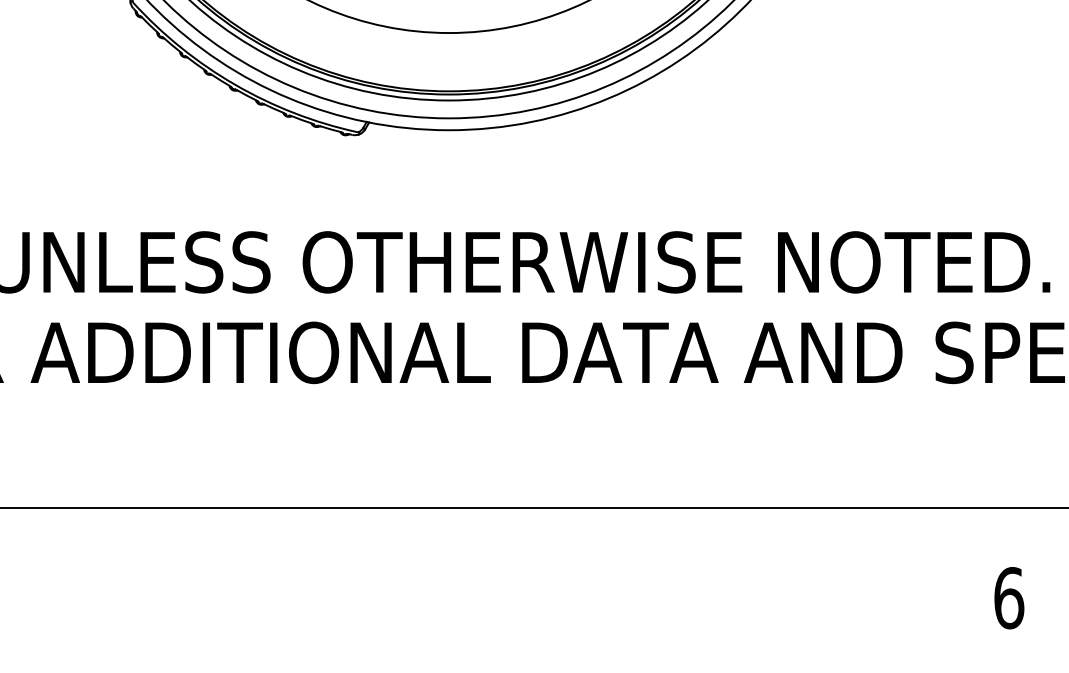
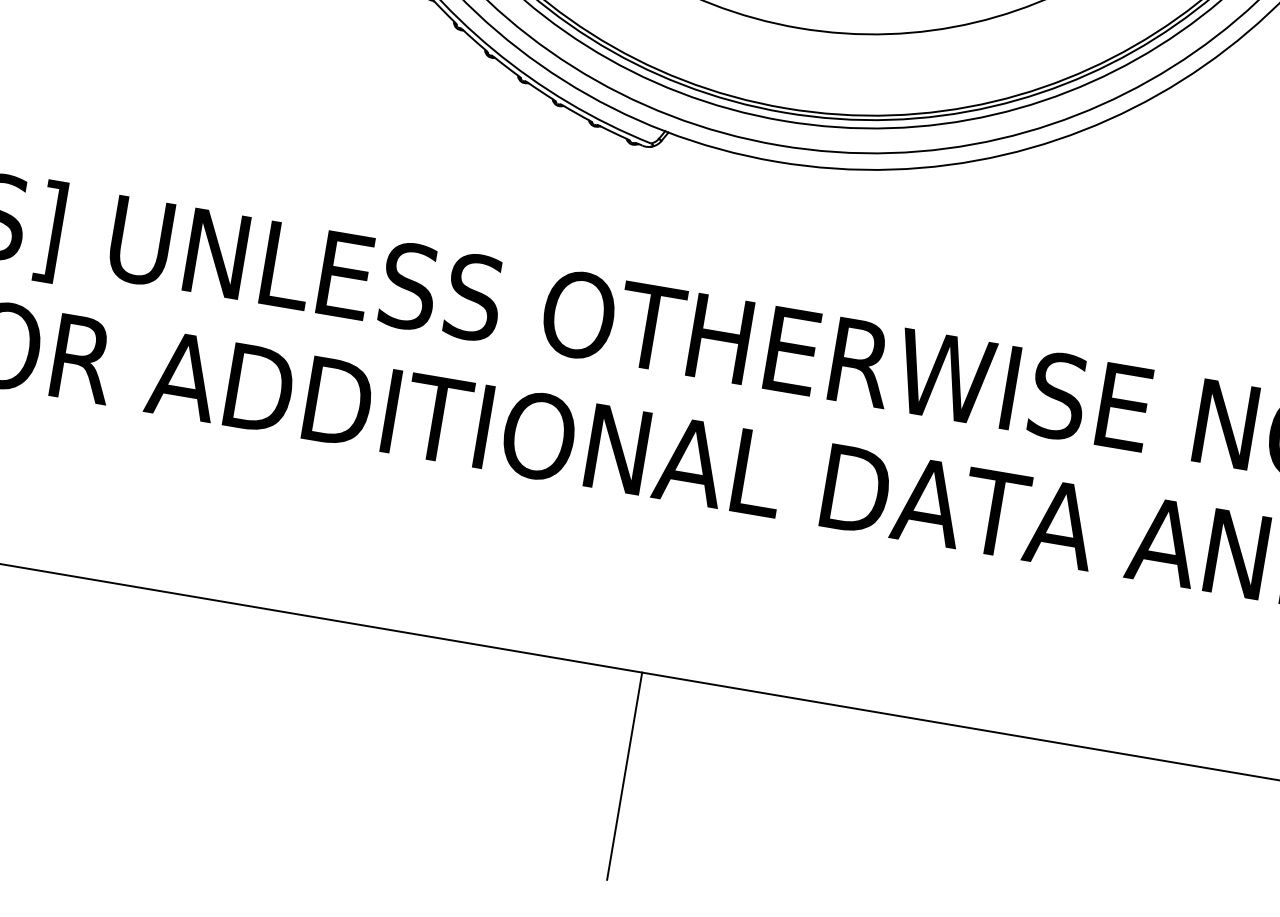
line: (415, 582) -> (625, 775), added

